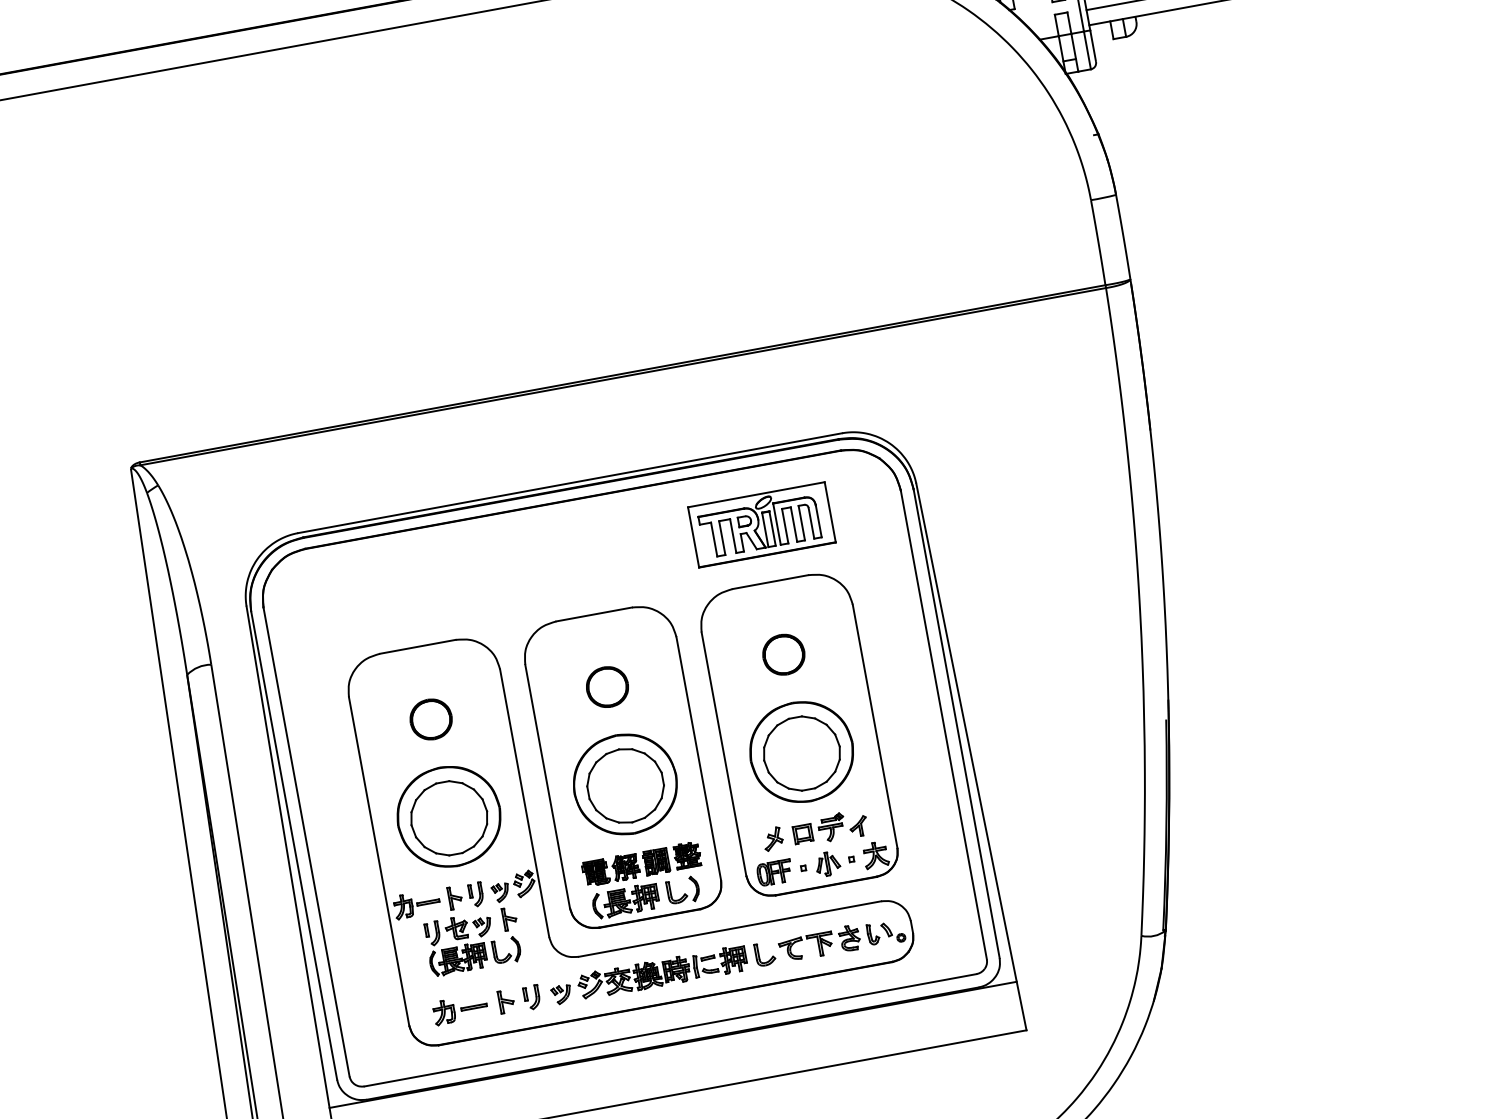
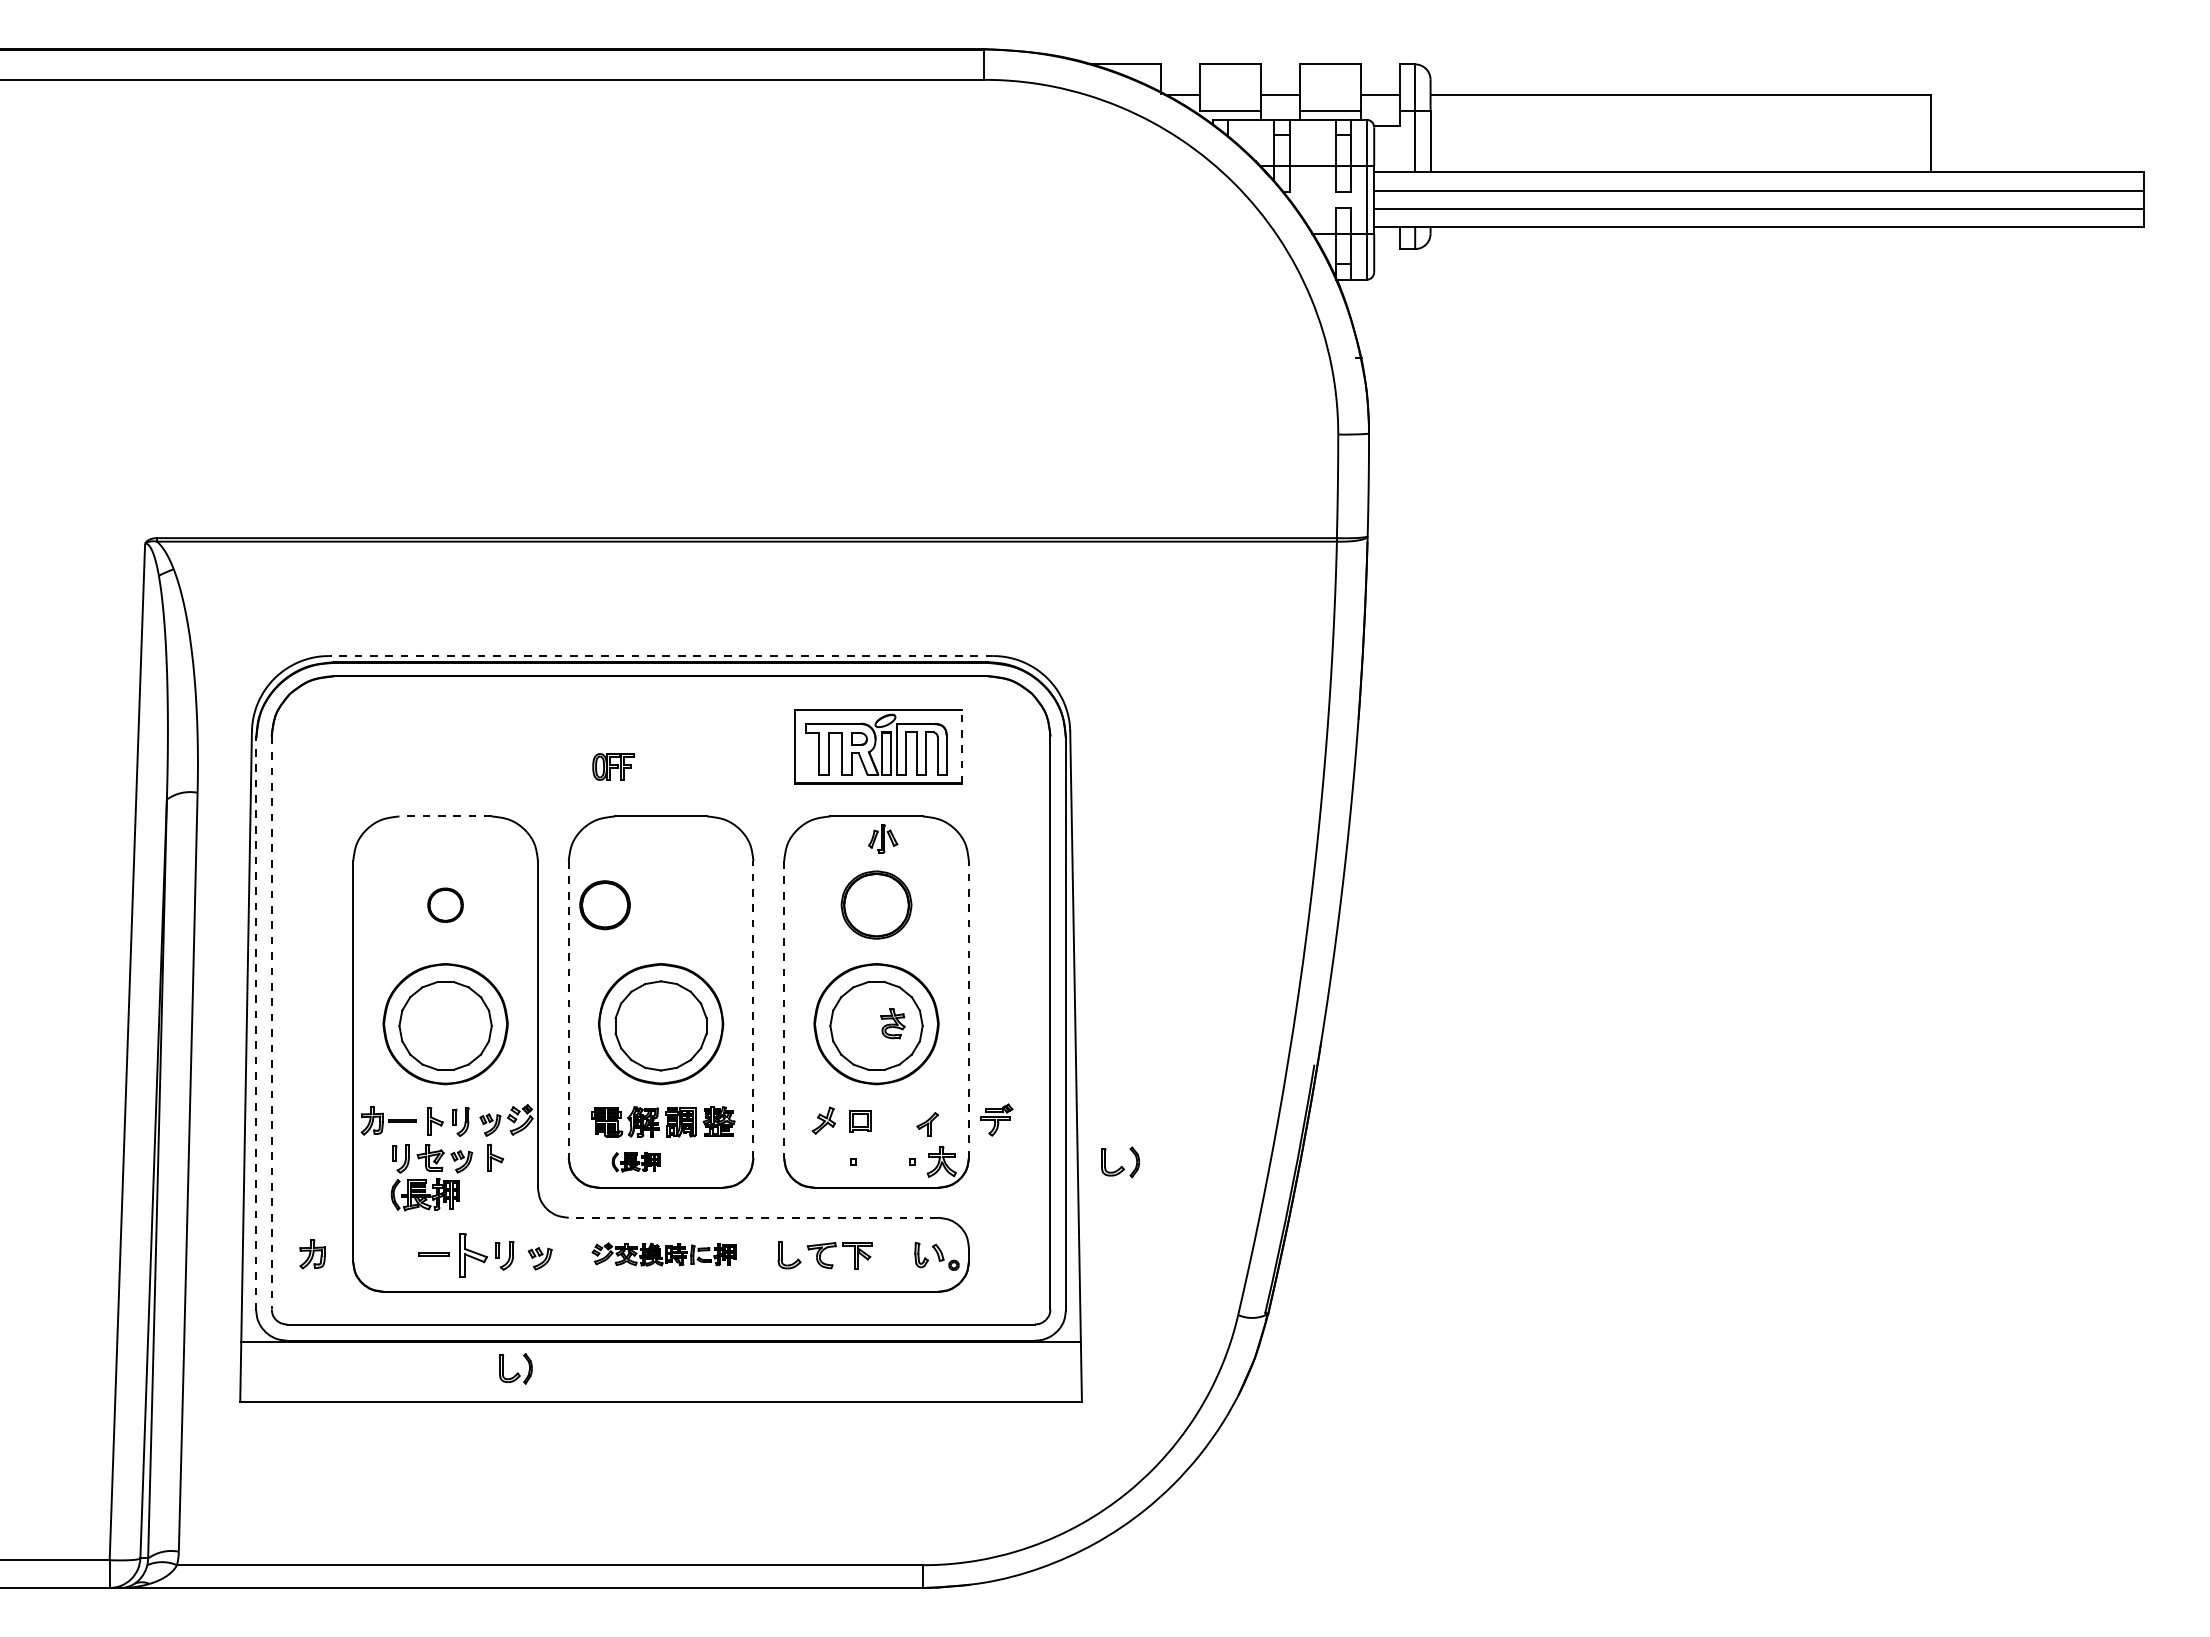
line: (569, 483) -> (660, 656), solid -> dashed
line: (830, 511) -> (962, 746), solid -> dashed
line: (417, 646) -> (445, 816), solid -> dashed
part: (783, 655) -> (876, 905), size x1.4
part: (607, 687) -> (604, 905), moved
part: (431, 719) -> (445, 905), size x0.7
line: (874, 726) -> (968, 1009), solid -> dashed
line: (724, 753) -> (784, 1009), solid -> dashed
line: (698, 758) -> (753, 1009), solid -> dashed
line: (547, 786) -> (568, 1009), solid -> dashed
part: (831, 827) -> (996, 1119), moved
line: (306, 842) -> (271, 1023), solid -> dashed
line: (294, 844) -> (256, 1023), solid -> dashed
part: (828, 863) -> (883, 838), moved
part: (774, 872) -> (613, 766), moved
part: (683, 890) -> (1120, 1162), moved
part: (625, 900) -> (636, 1161), size x0.6
line: (730, 928) -> (753, 1217), solid -> dashed
part: (849, 938) -> (892, 1023), moved
part: (506, 950) -> (515, 1368), moved
part: (661, 972) -> (663, 1254), size x0.7
part: (506, 1001) -> (473, 1254), size x1.6
part: (444, 1012) -> (312, 1254), moved

